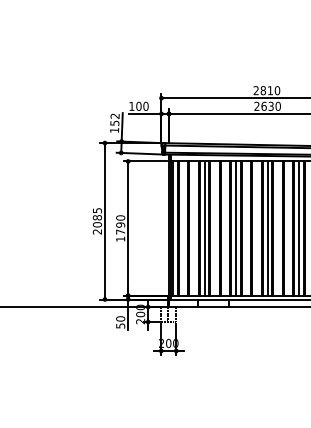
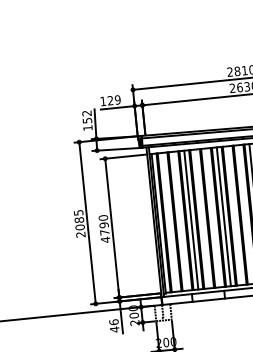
text: (142, 106) -> (114, 100), 100 -> 129
text: (120, 239) -> (105, 240), 1790 -> 4790
text: (120, 322) -> (114, 325), 50 -> 46

